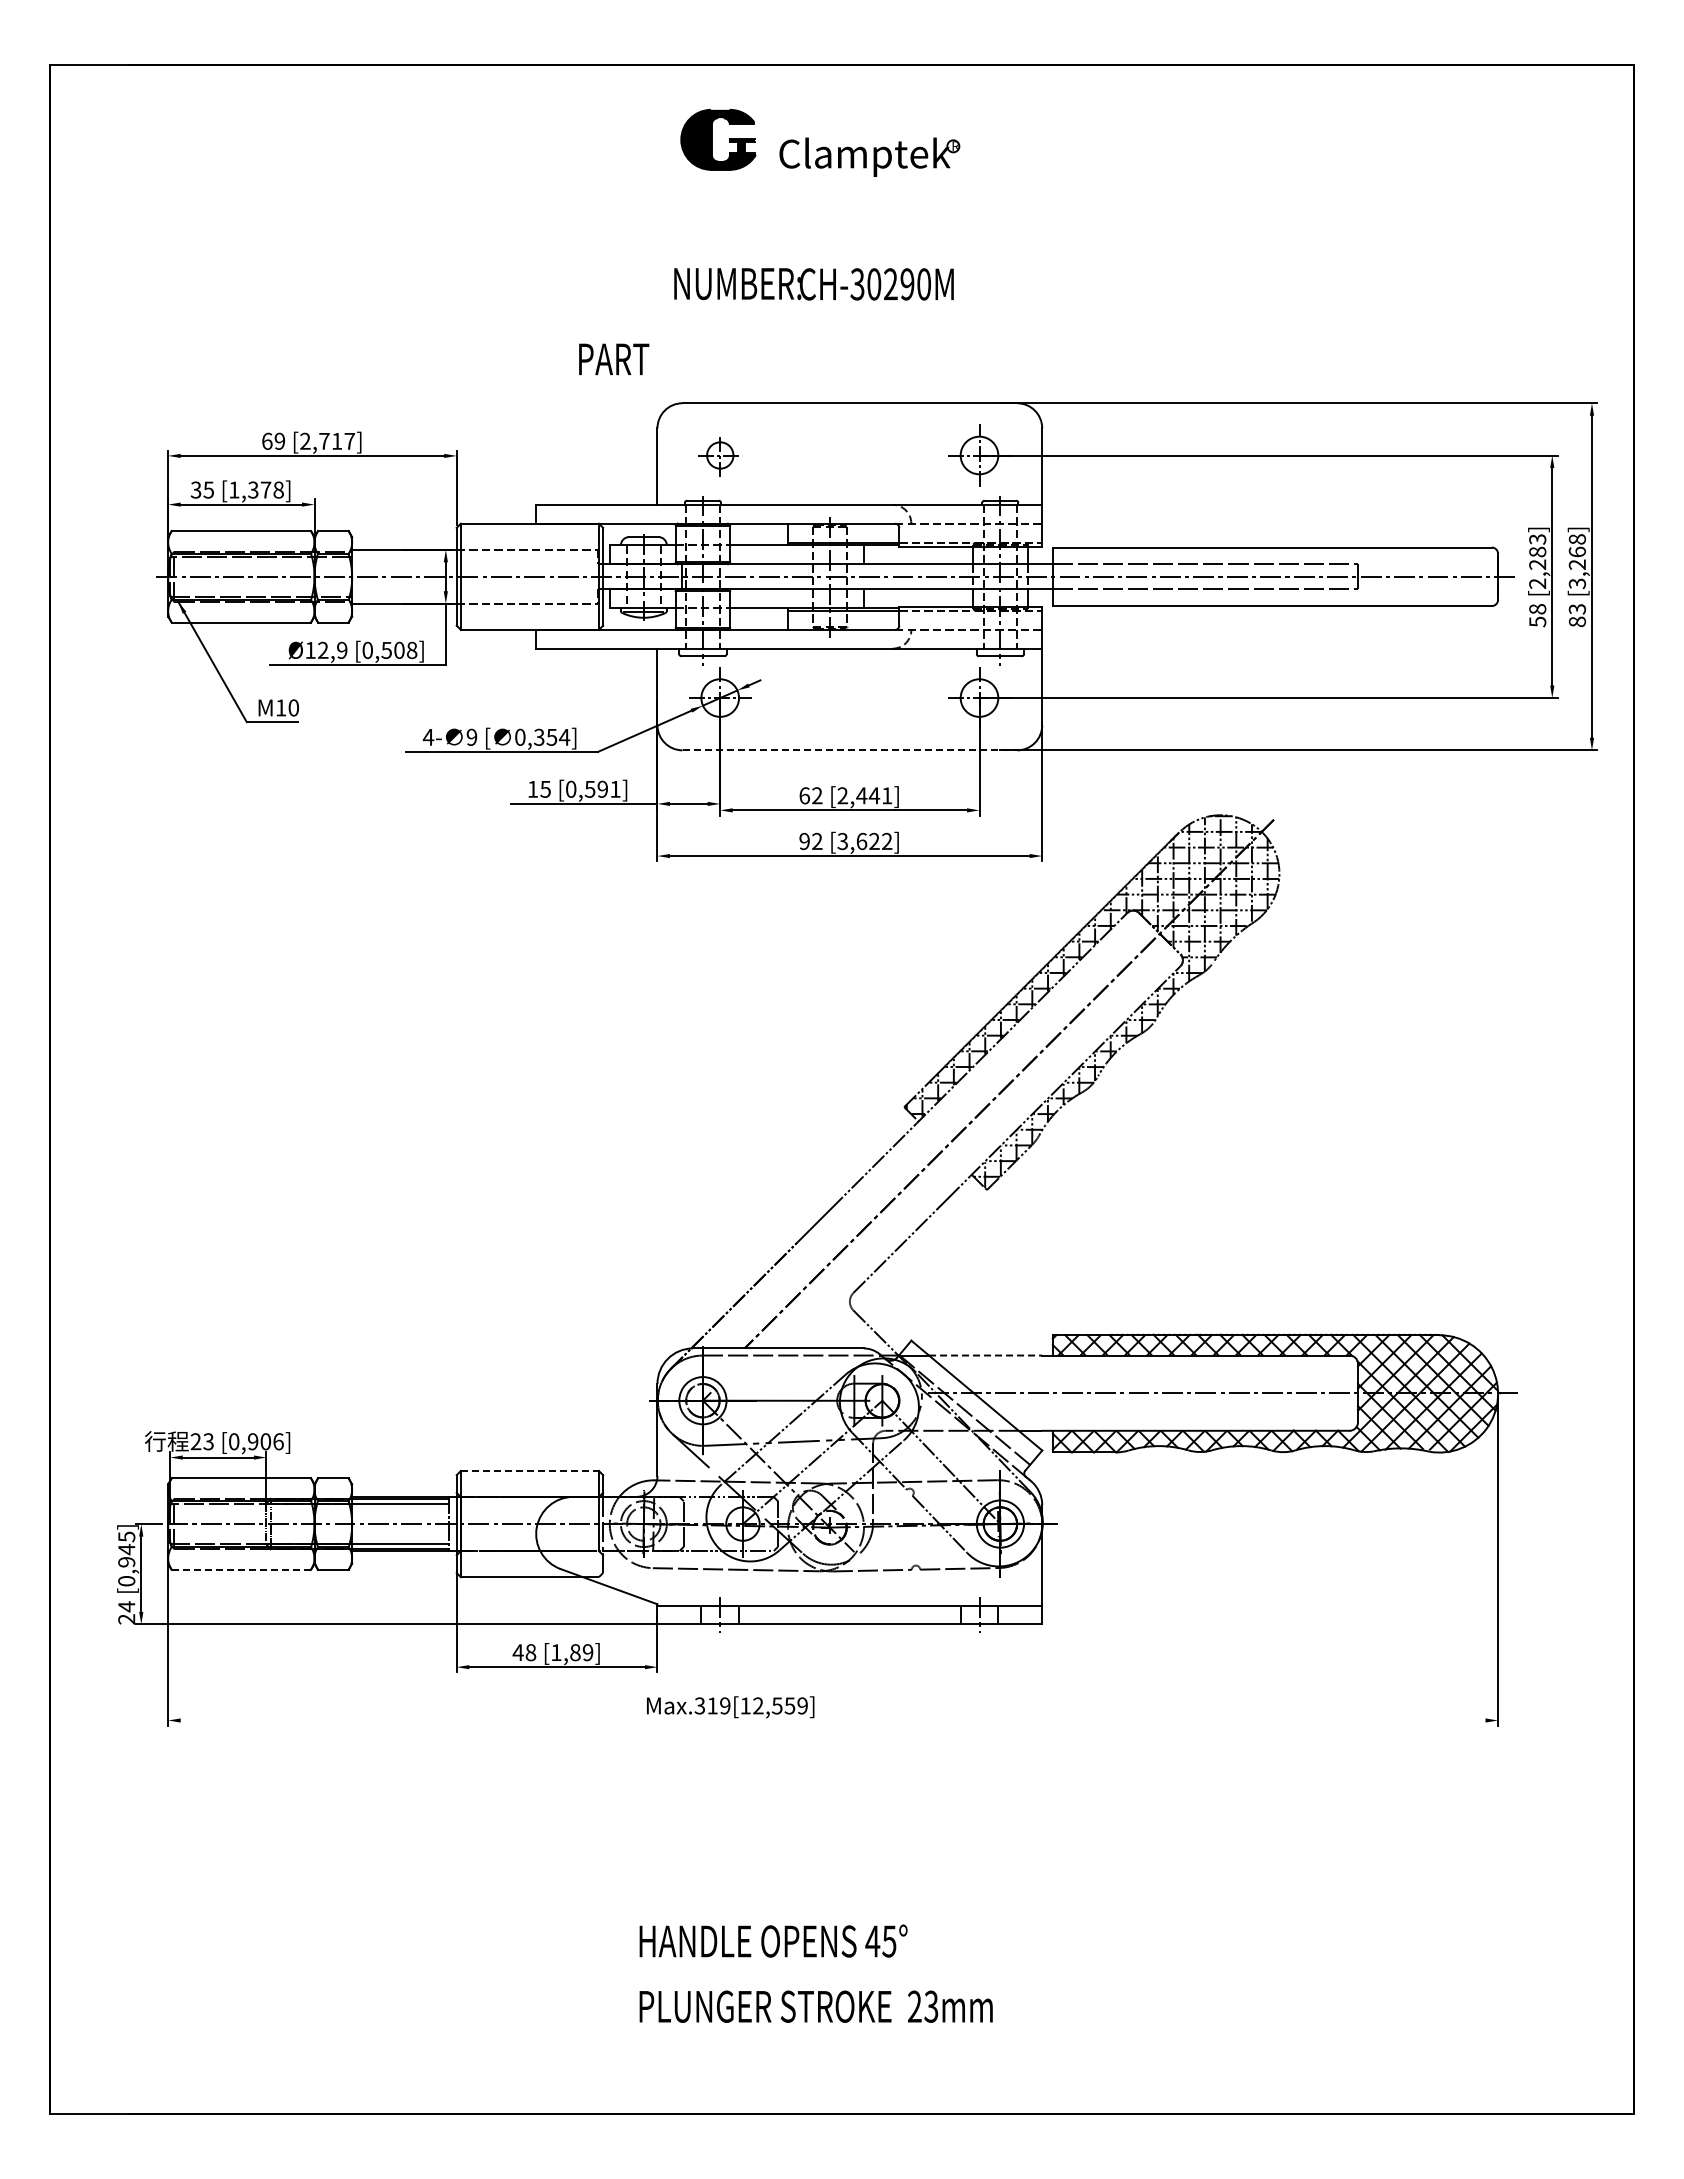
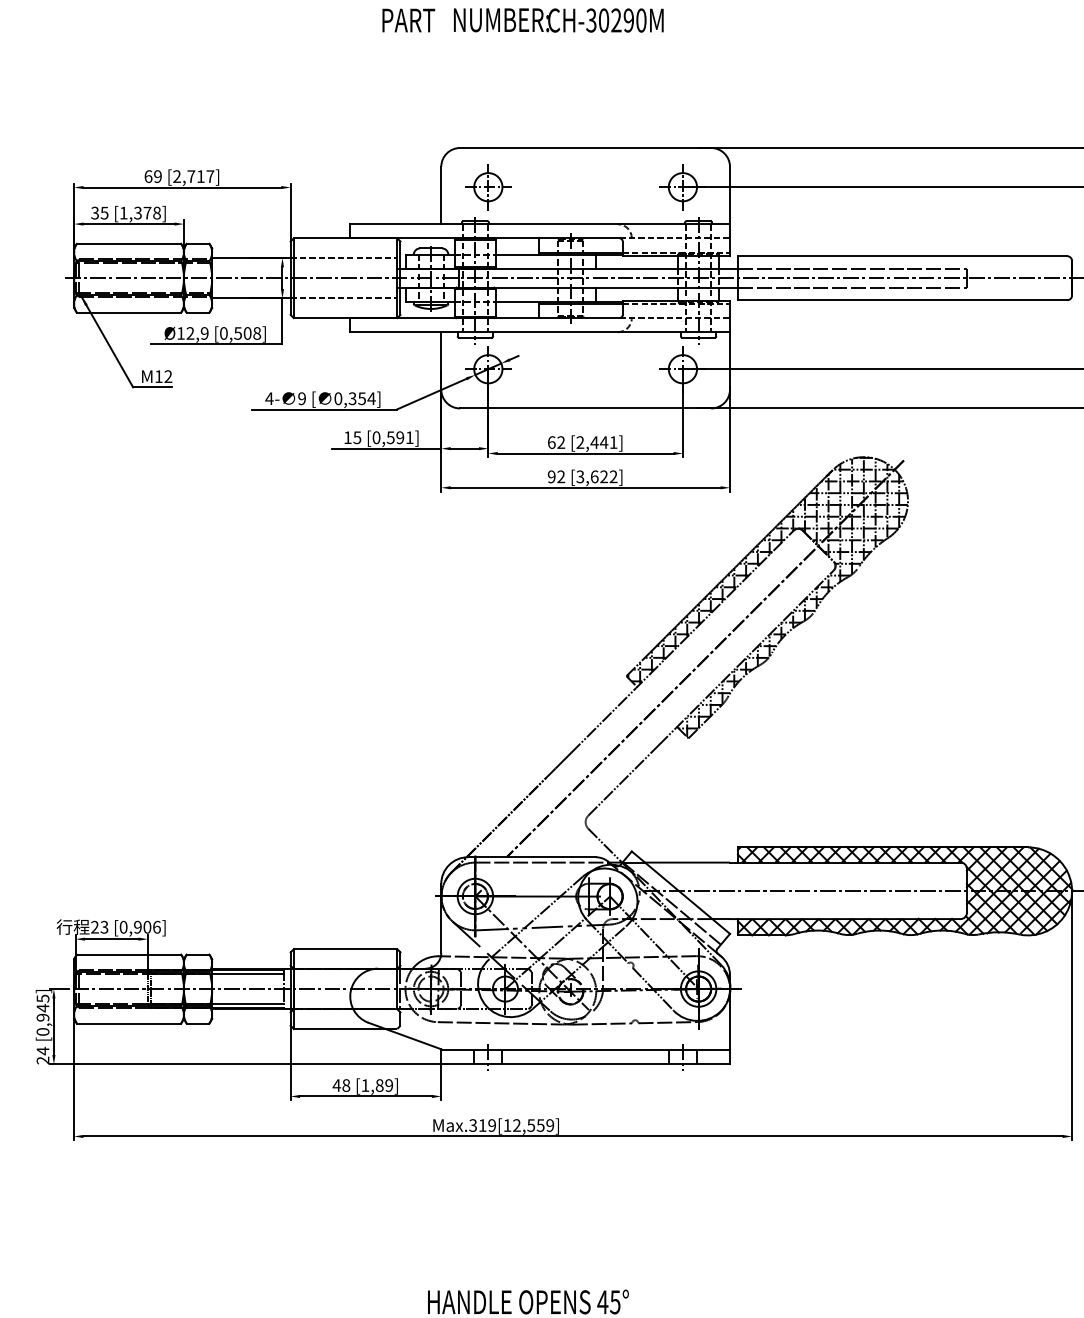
text: (813, 284) -> (558, 20), moved
text: (614, 358) -> (409, 19), moved
part: (720, 455) -> (488, 187), size x1.43
text: (293, 707) -> (168, 376), M10 -> M12
line: (850, 750) -> (586, 408), dashed -> solid
line: (985, 1355) -> (687, 862), dashed -> solid
line: (530, 1470) -> (346, 948), dashed -> solid
line: (241, 1569) -> (129, 1023), dashed -> solid
line: (832, 1720) -> (572, 1136), added

